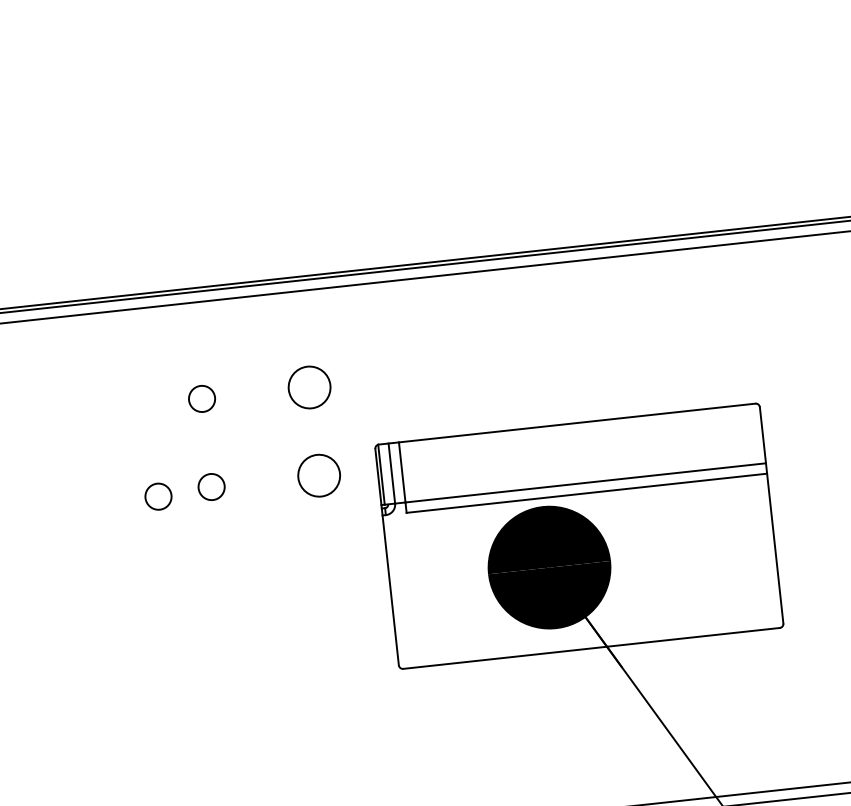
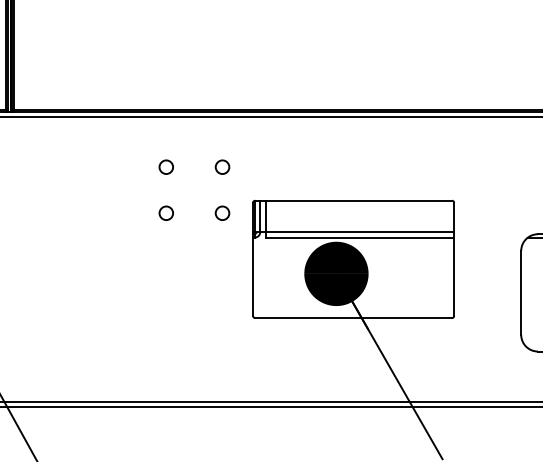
circle: (309, 385) -> (222, 166), size x0.62
circle: (318, 473) -> (222, 212), size x0.62
circle: (156, 495) -> (137, 214), removed

